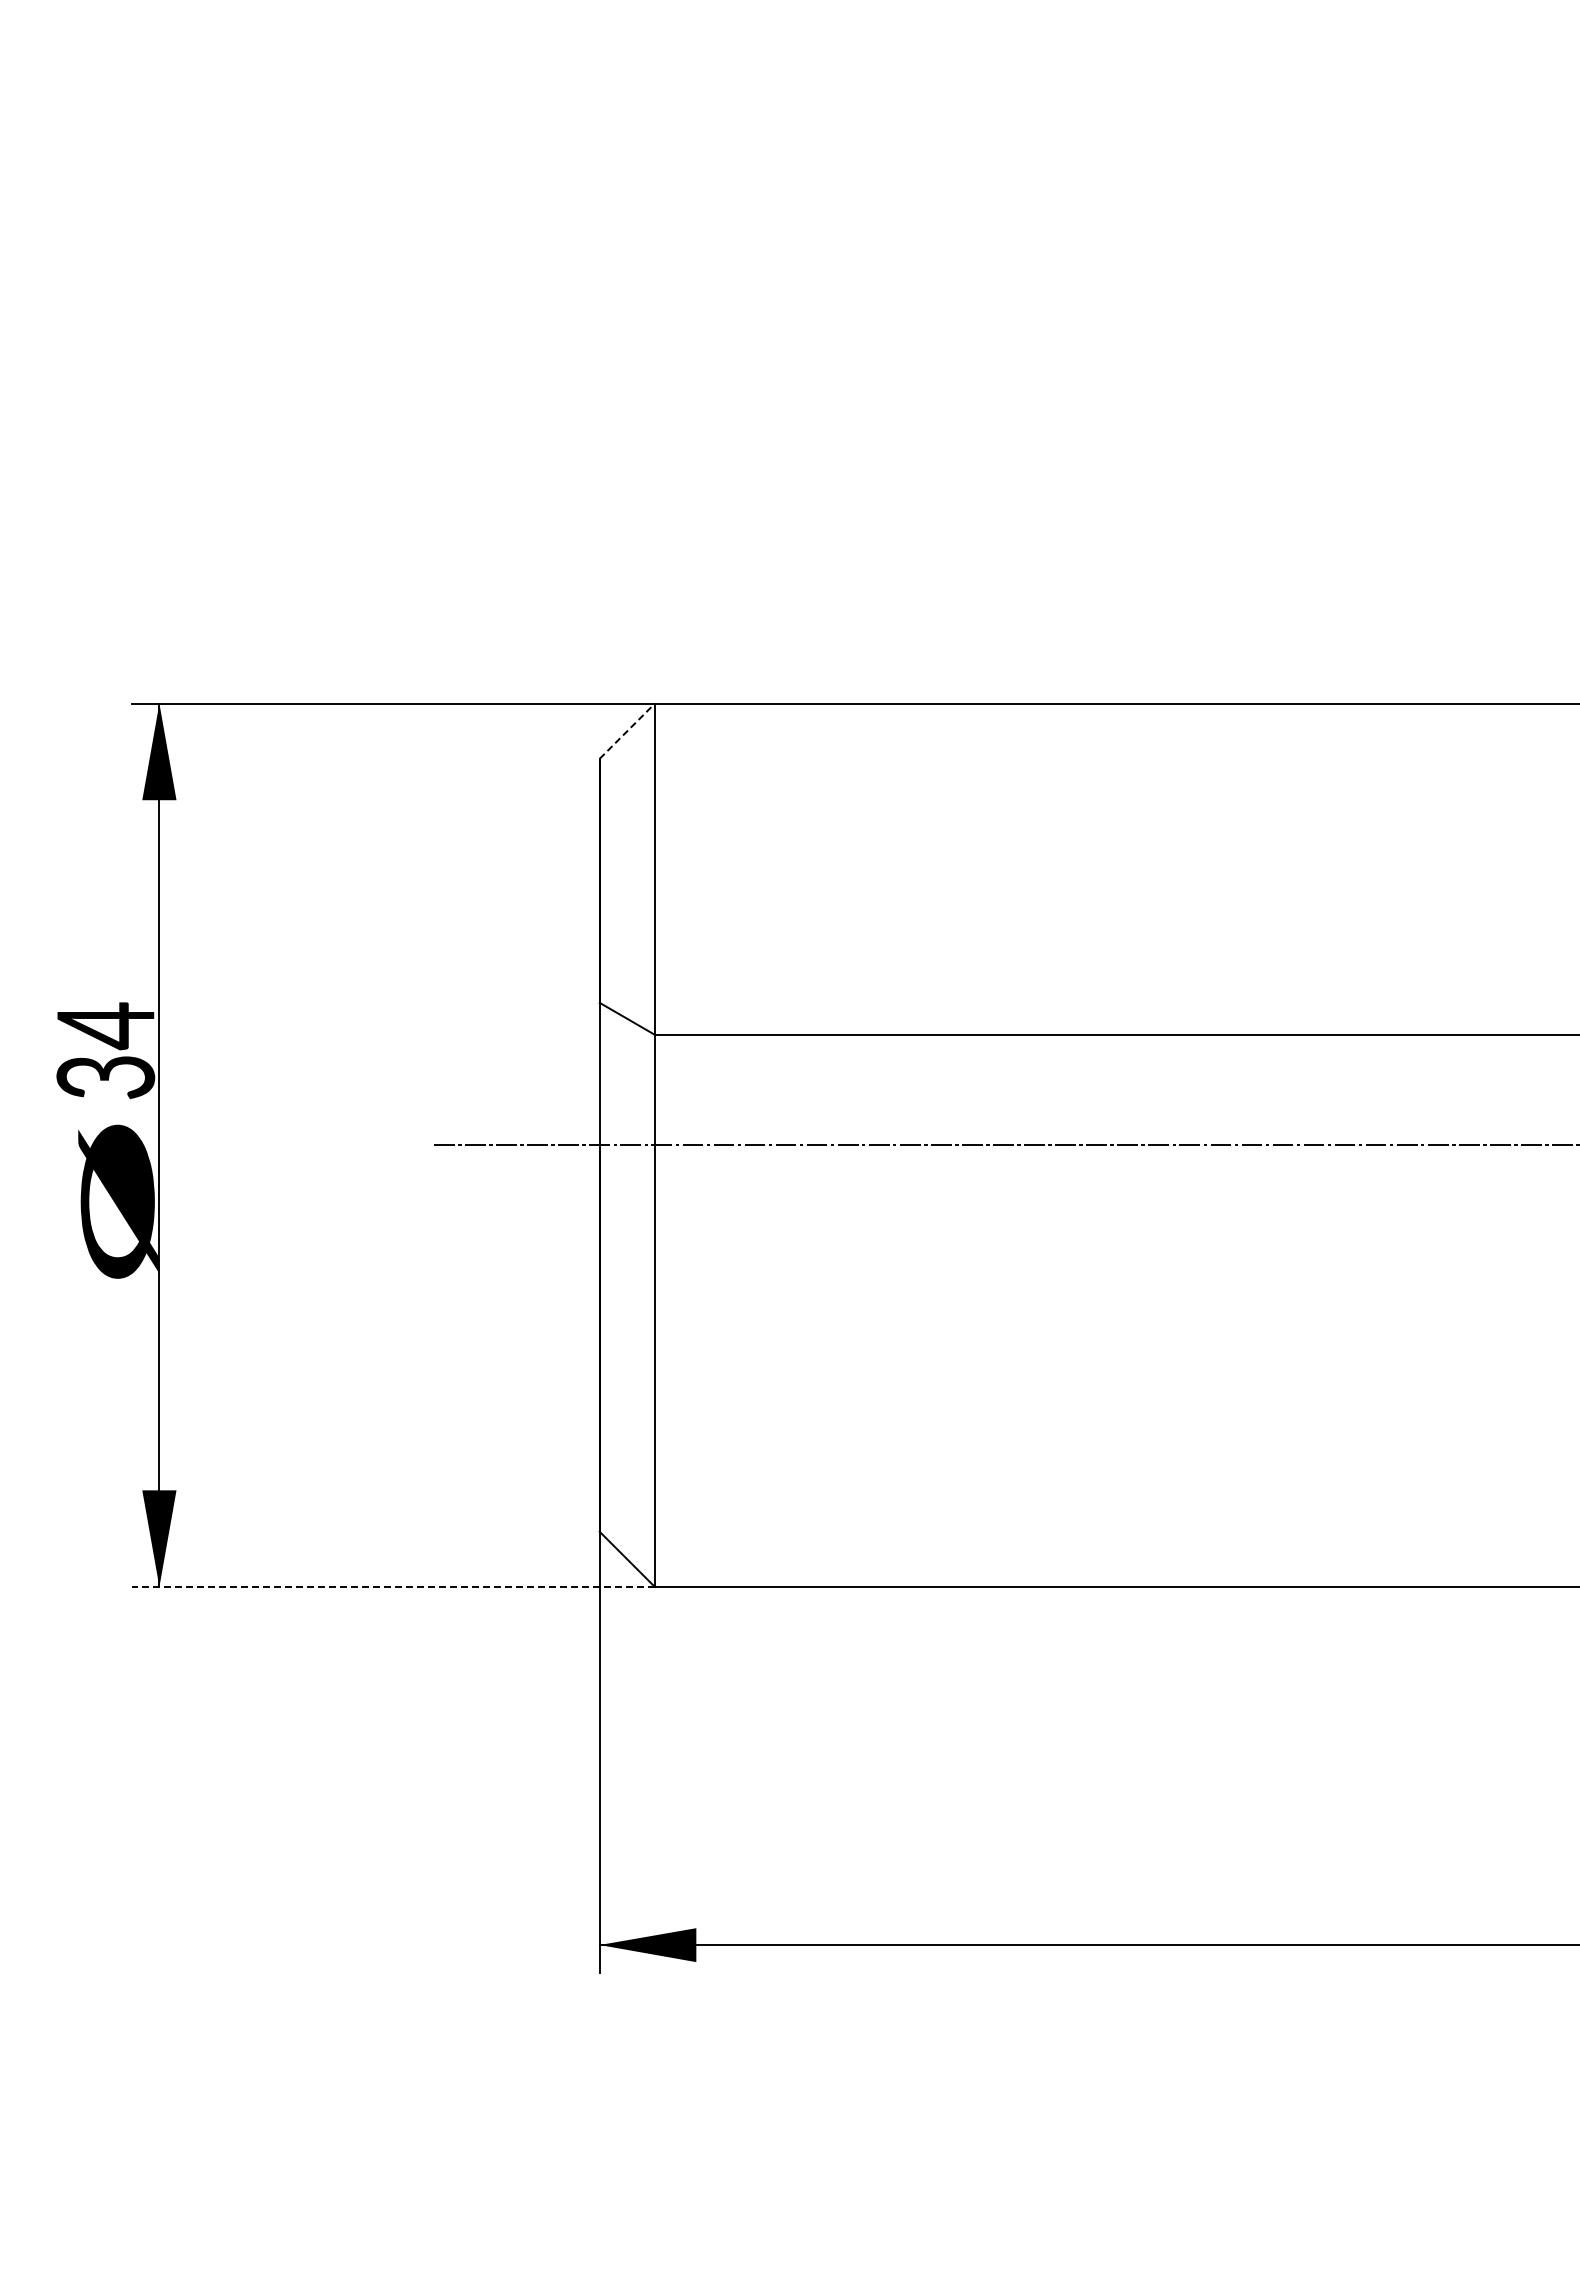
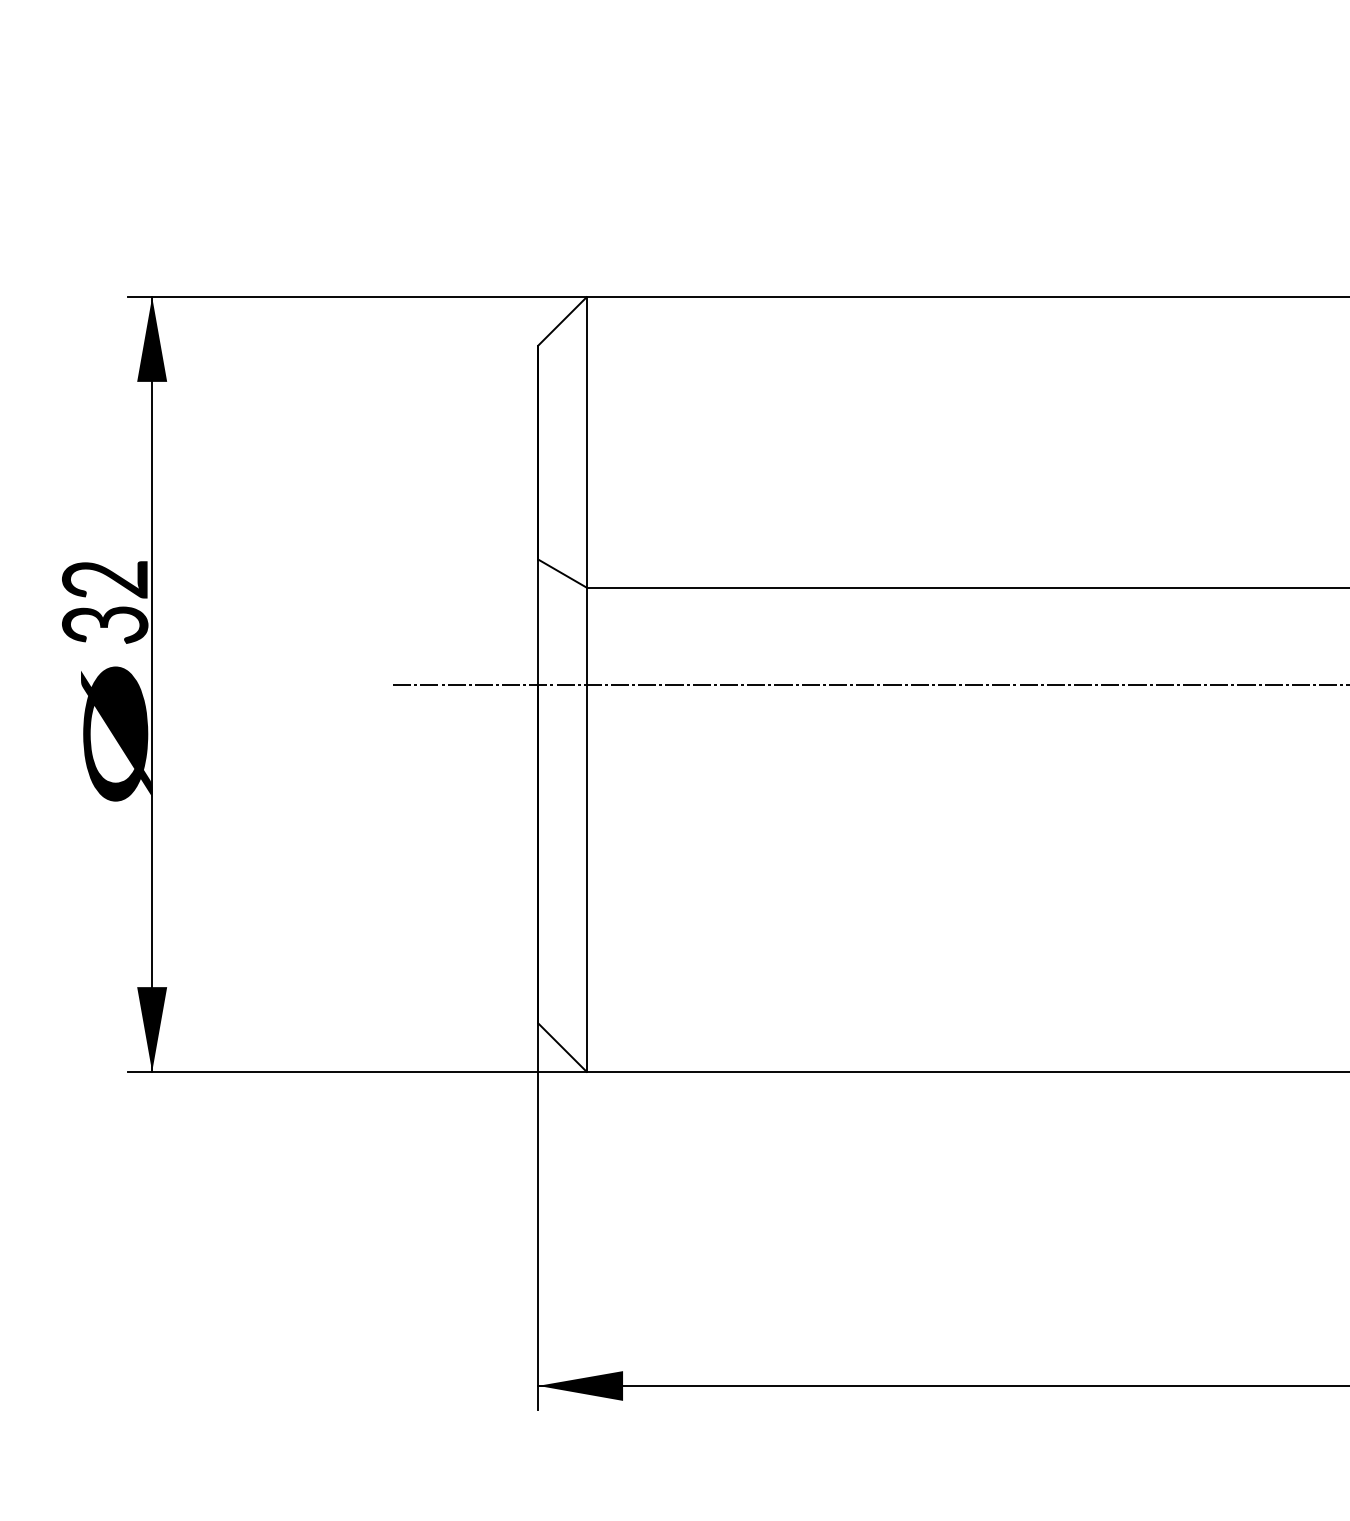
line: (627, 730) -> (562, 320), dashed -> solid
text: (105, 1026) -> (104, 580), 34 -> 32
line: (393, 1586) -> (357, 1071), dashed -> solid

